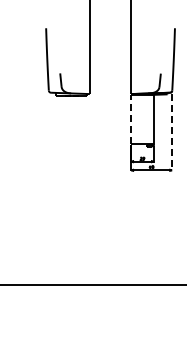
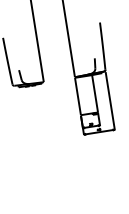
line: (131, 119) -> (78, 96), dashed -> solid
line: (172, 132) -> (110, 101), dashed -> solid

